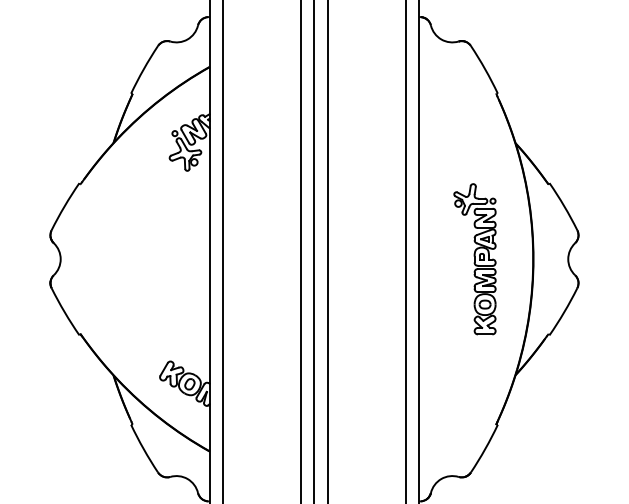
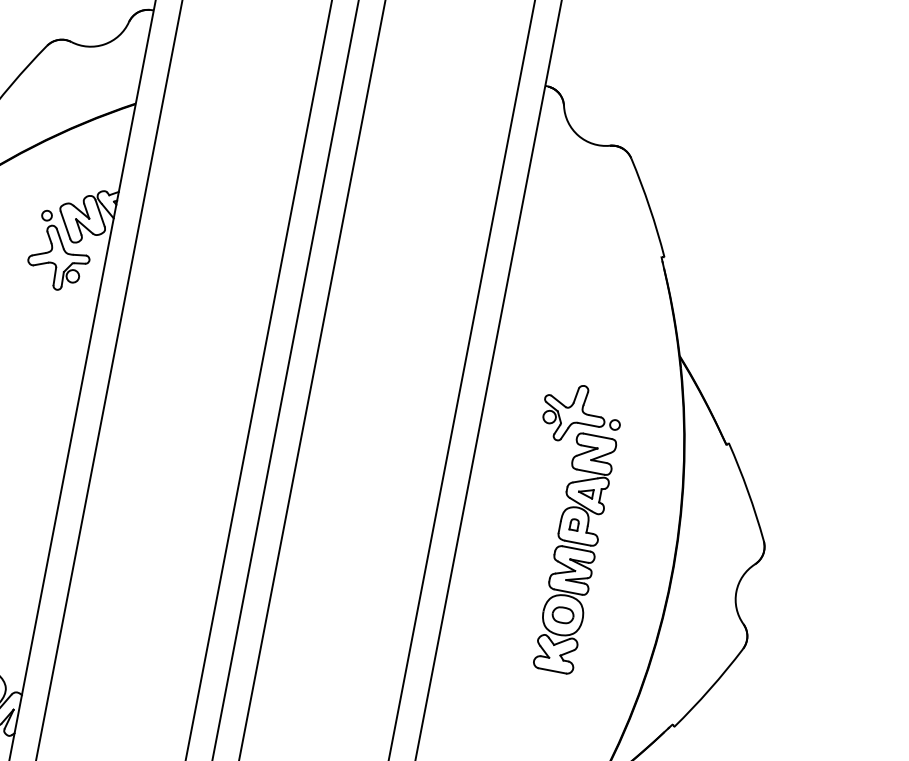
part: (474, 259) -> (559, 527), moved

